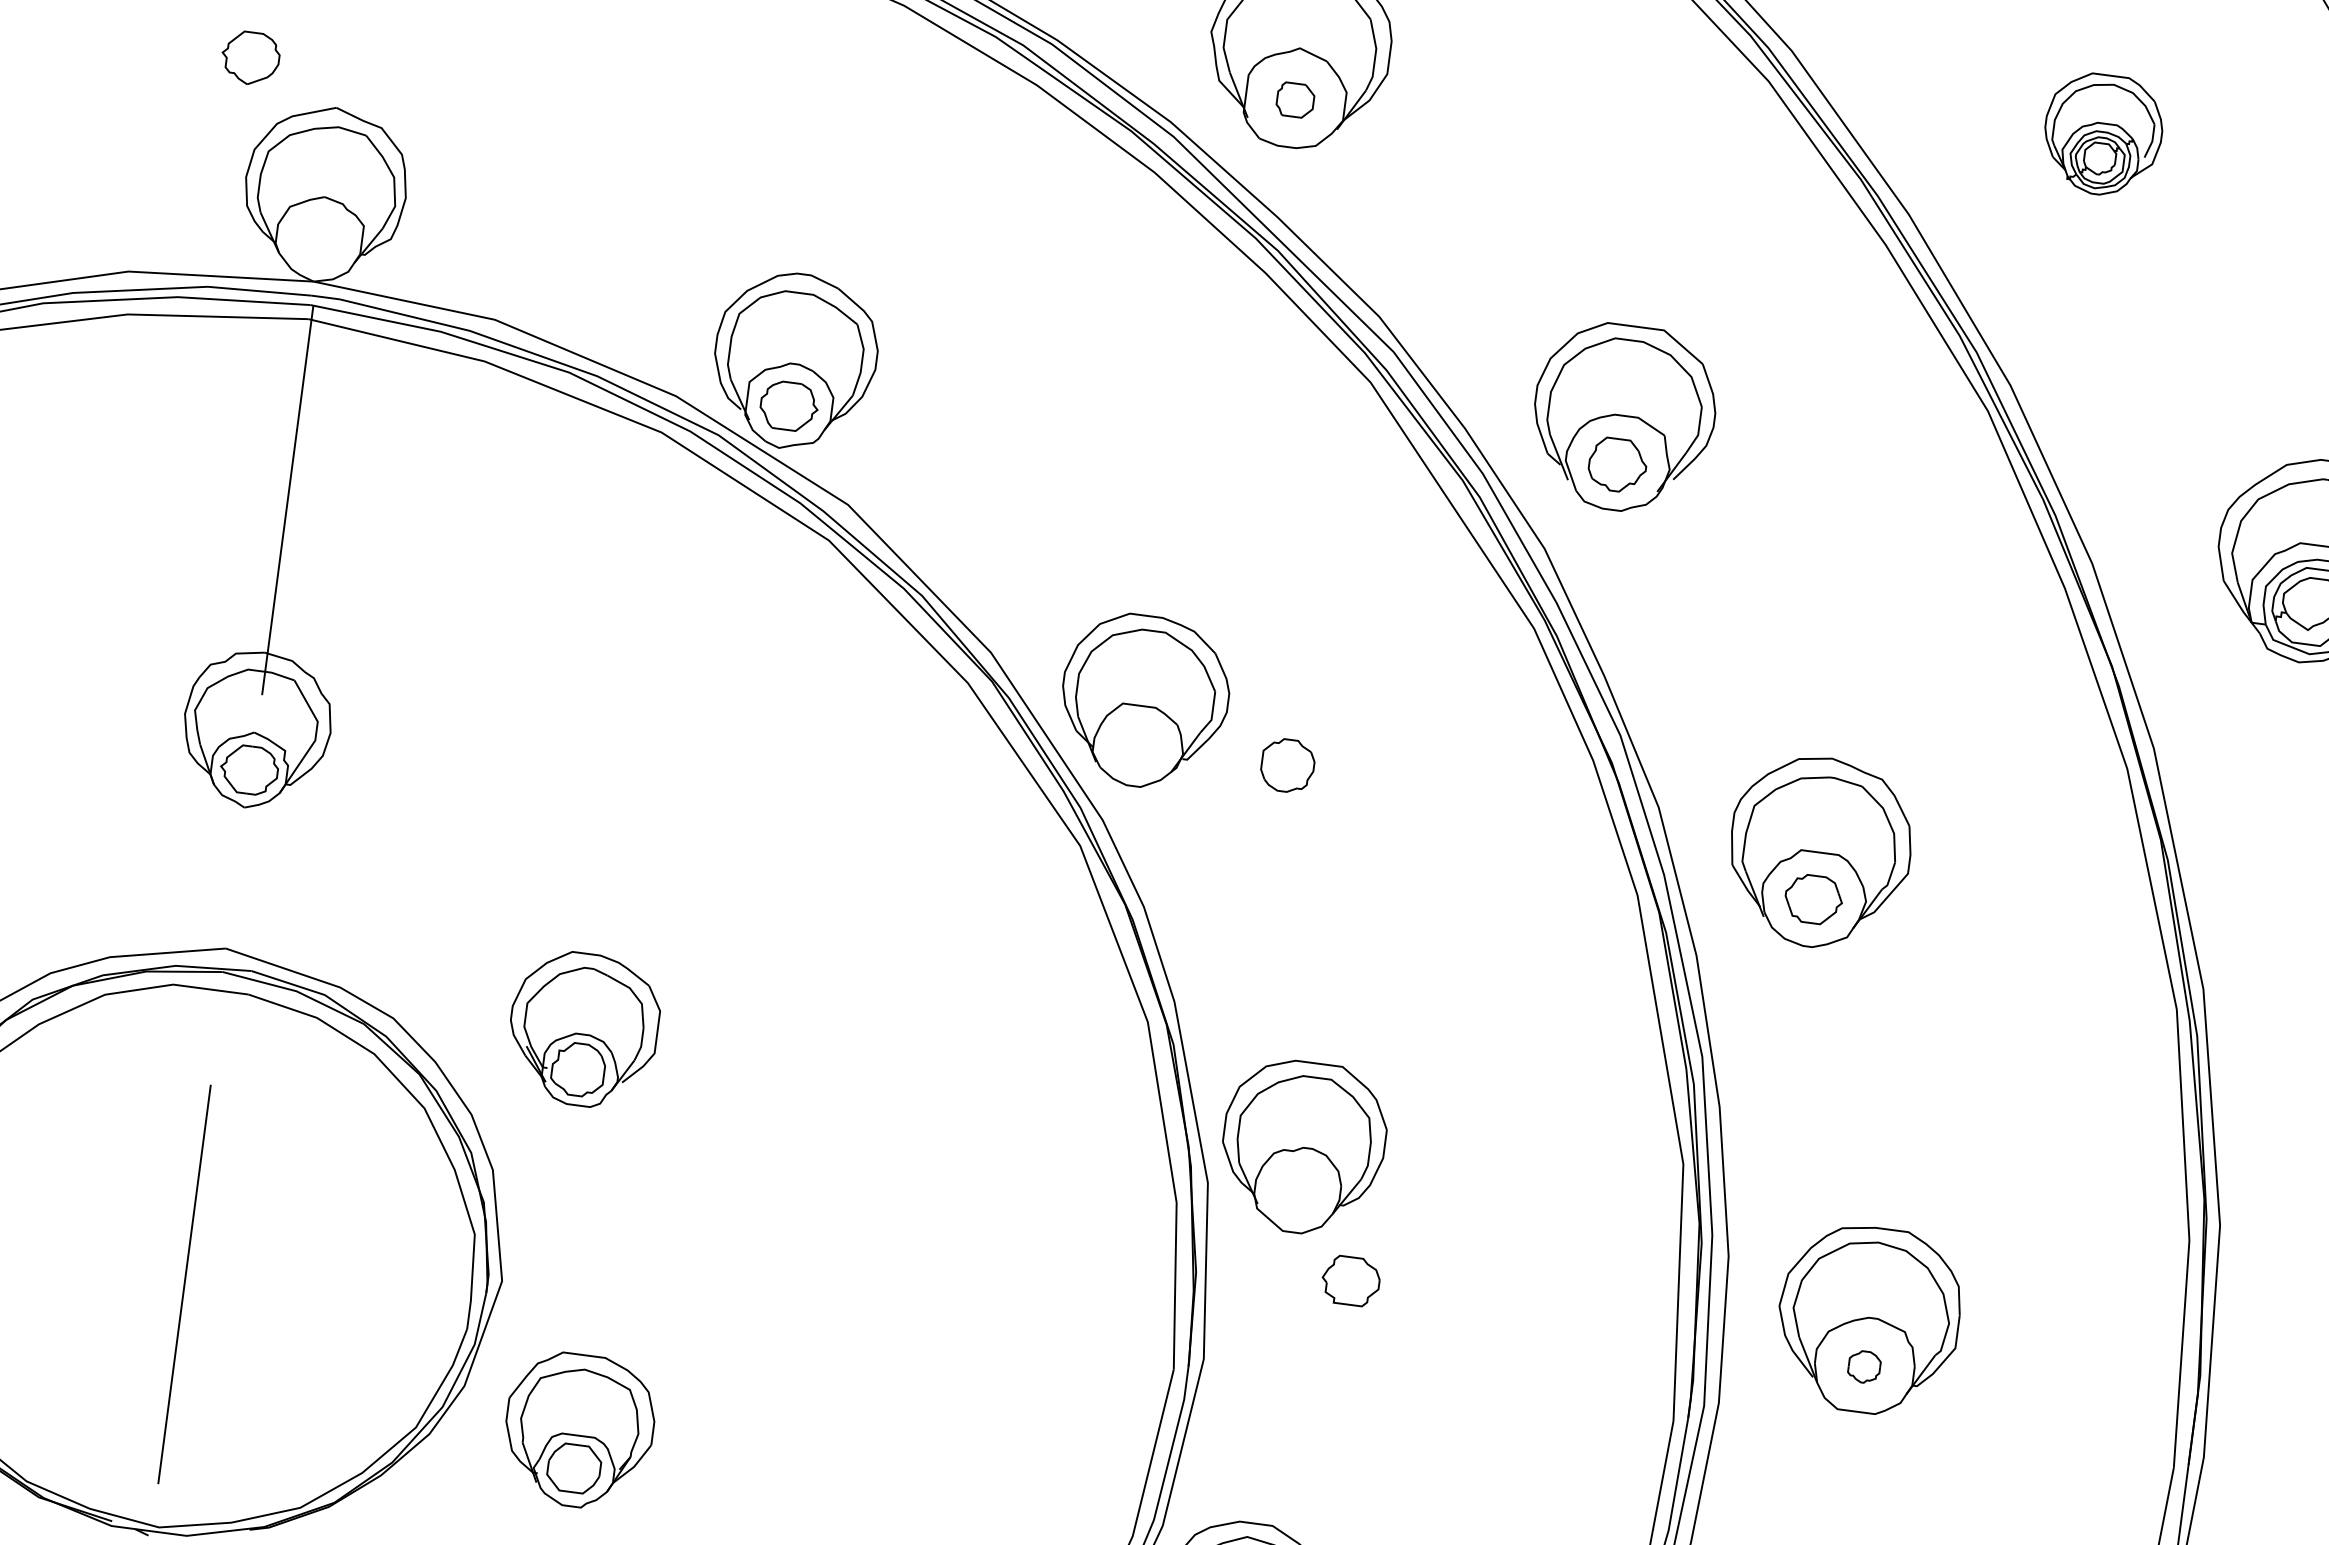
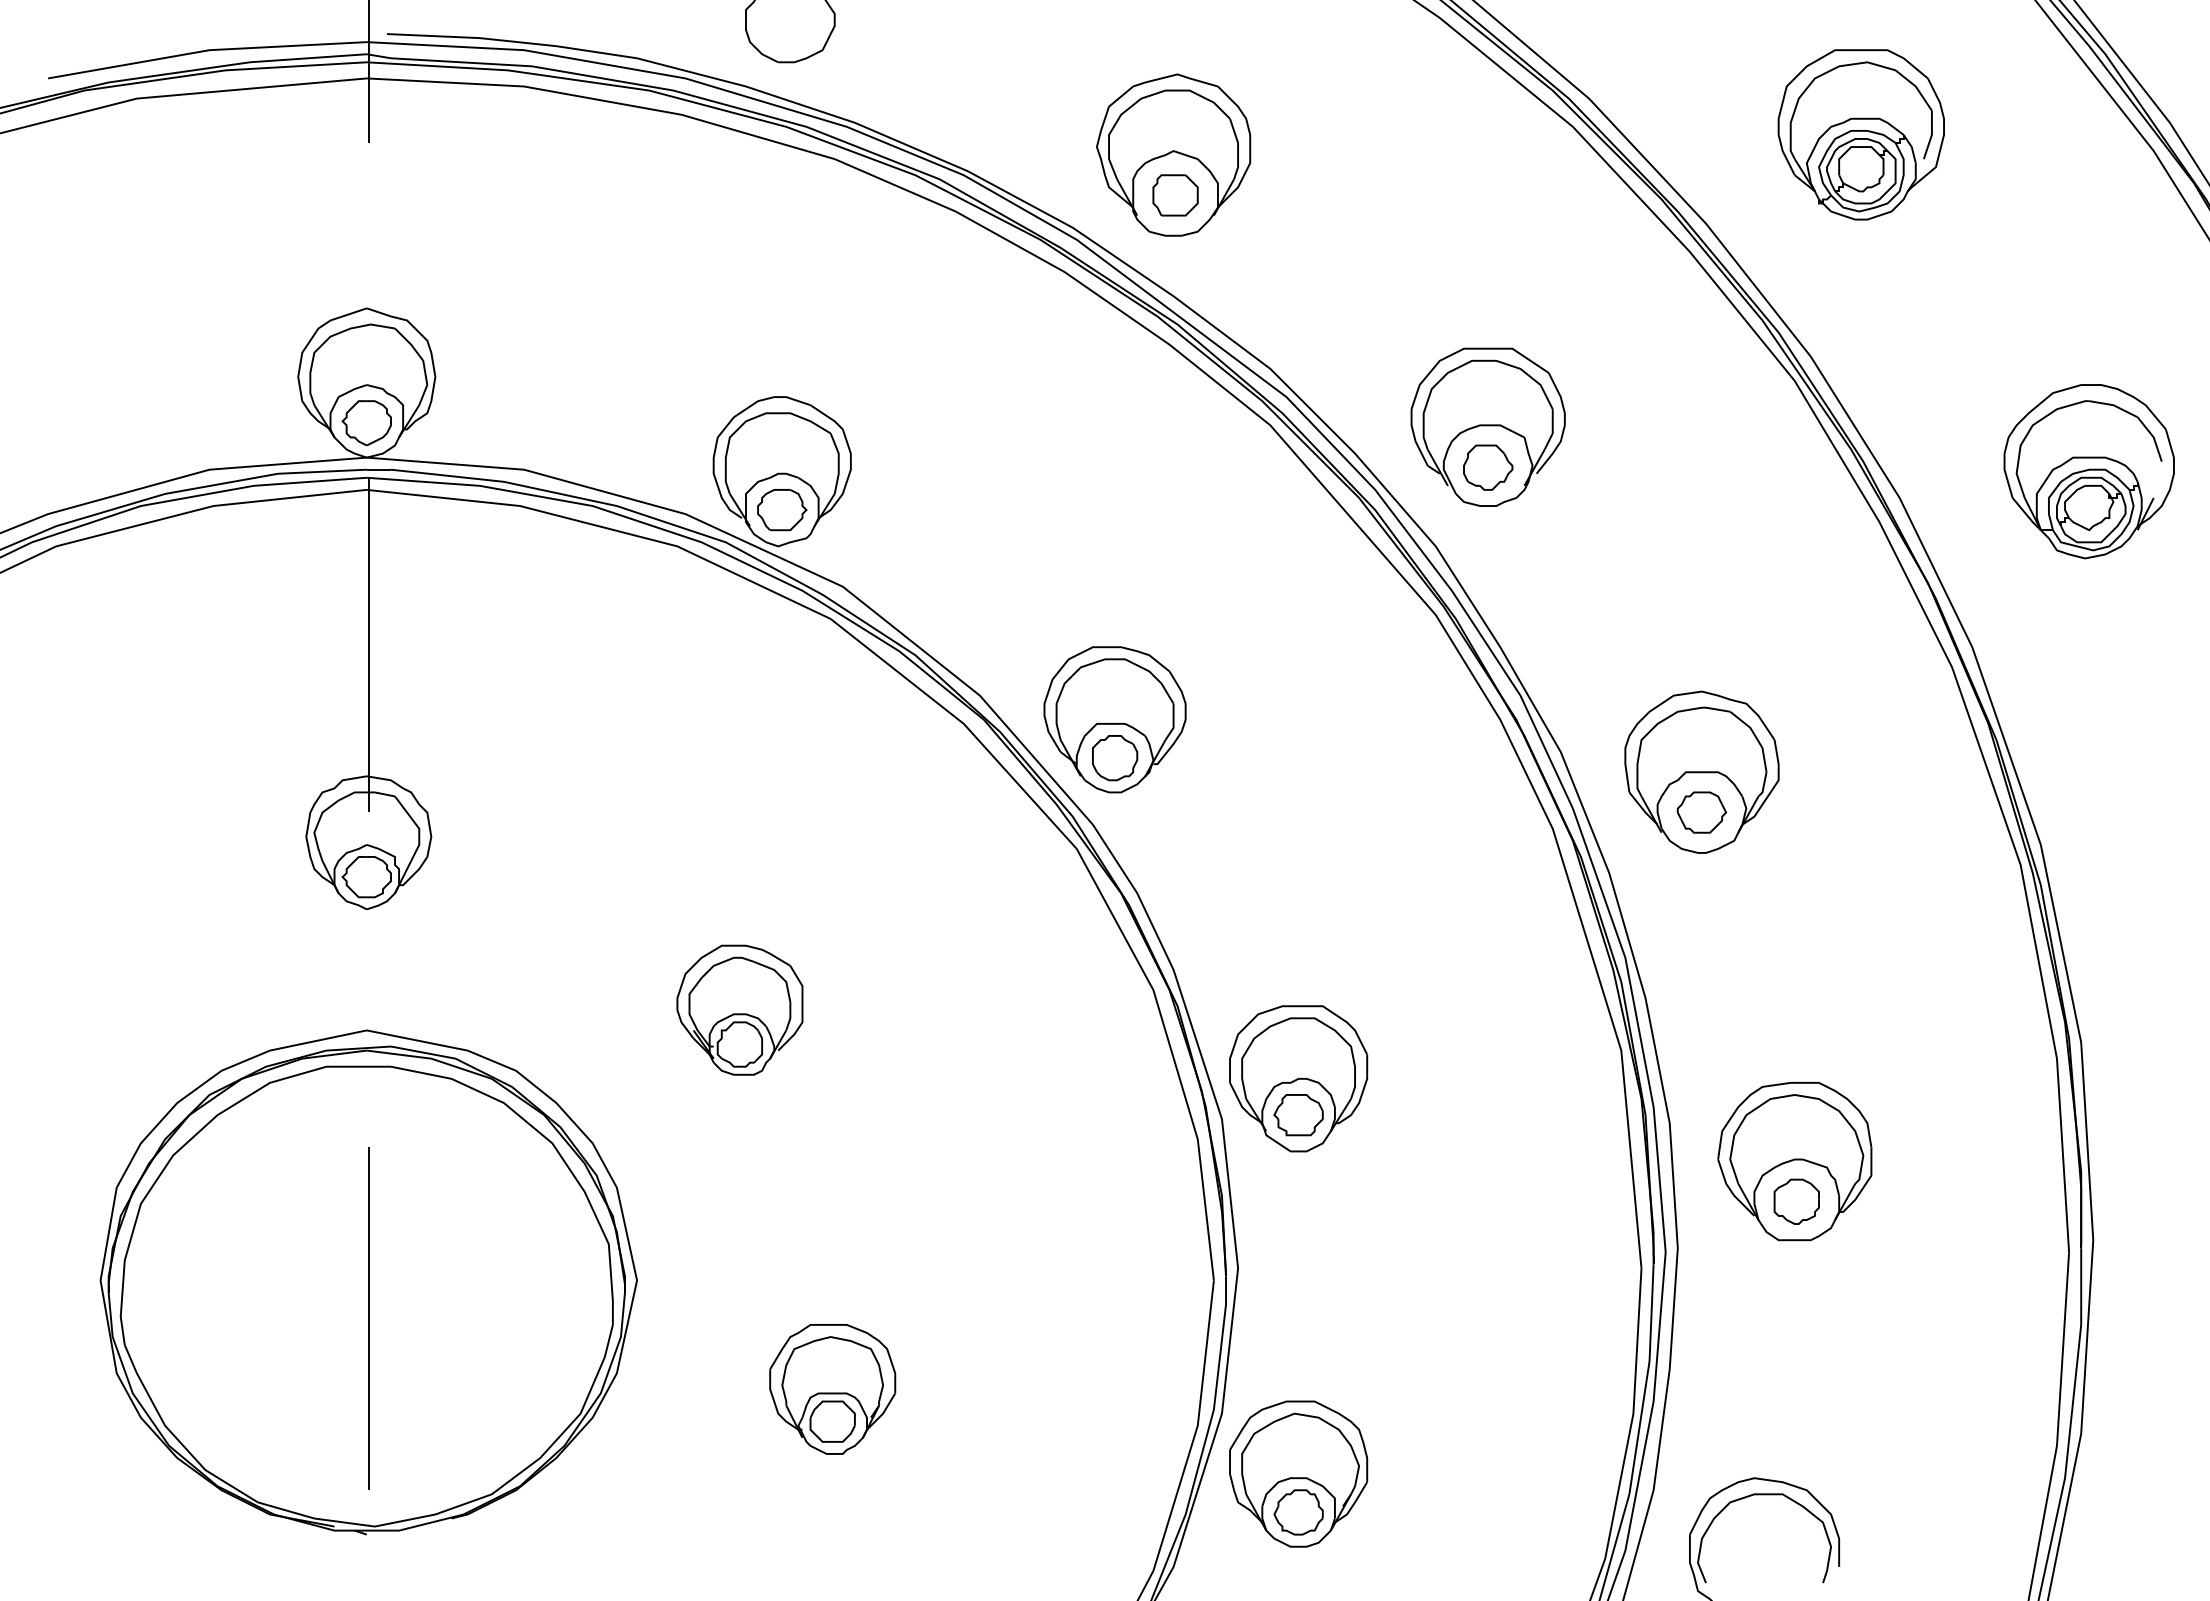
part: (250, 58) -> (366, 423), moved
part: (1295, 100) -> (1175, 195), size x1.43
part: (2102, 134) -> (1860, 134), size x1.67
part: (1288, 766) -> (1115, 758), moved
part: (583, 1028) -> (739, 1009), moved
part: (1350, 1281) -> (1298, 1115), moved
part: (1864, 1366) -> (1796, 1201), size x1.67
part: (578, 1431) -> (832, 1389), moved

